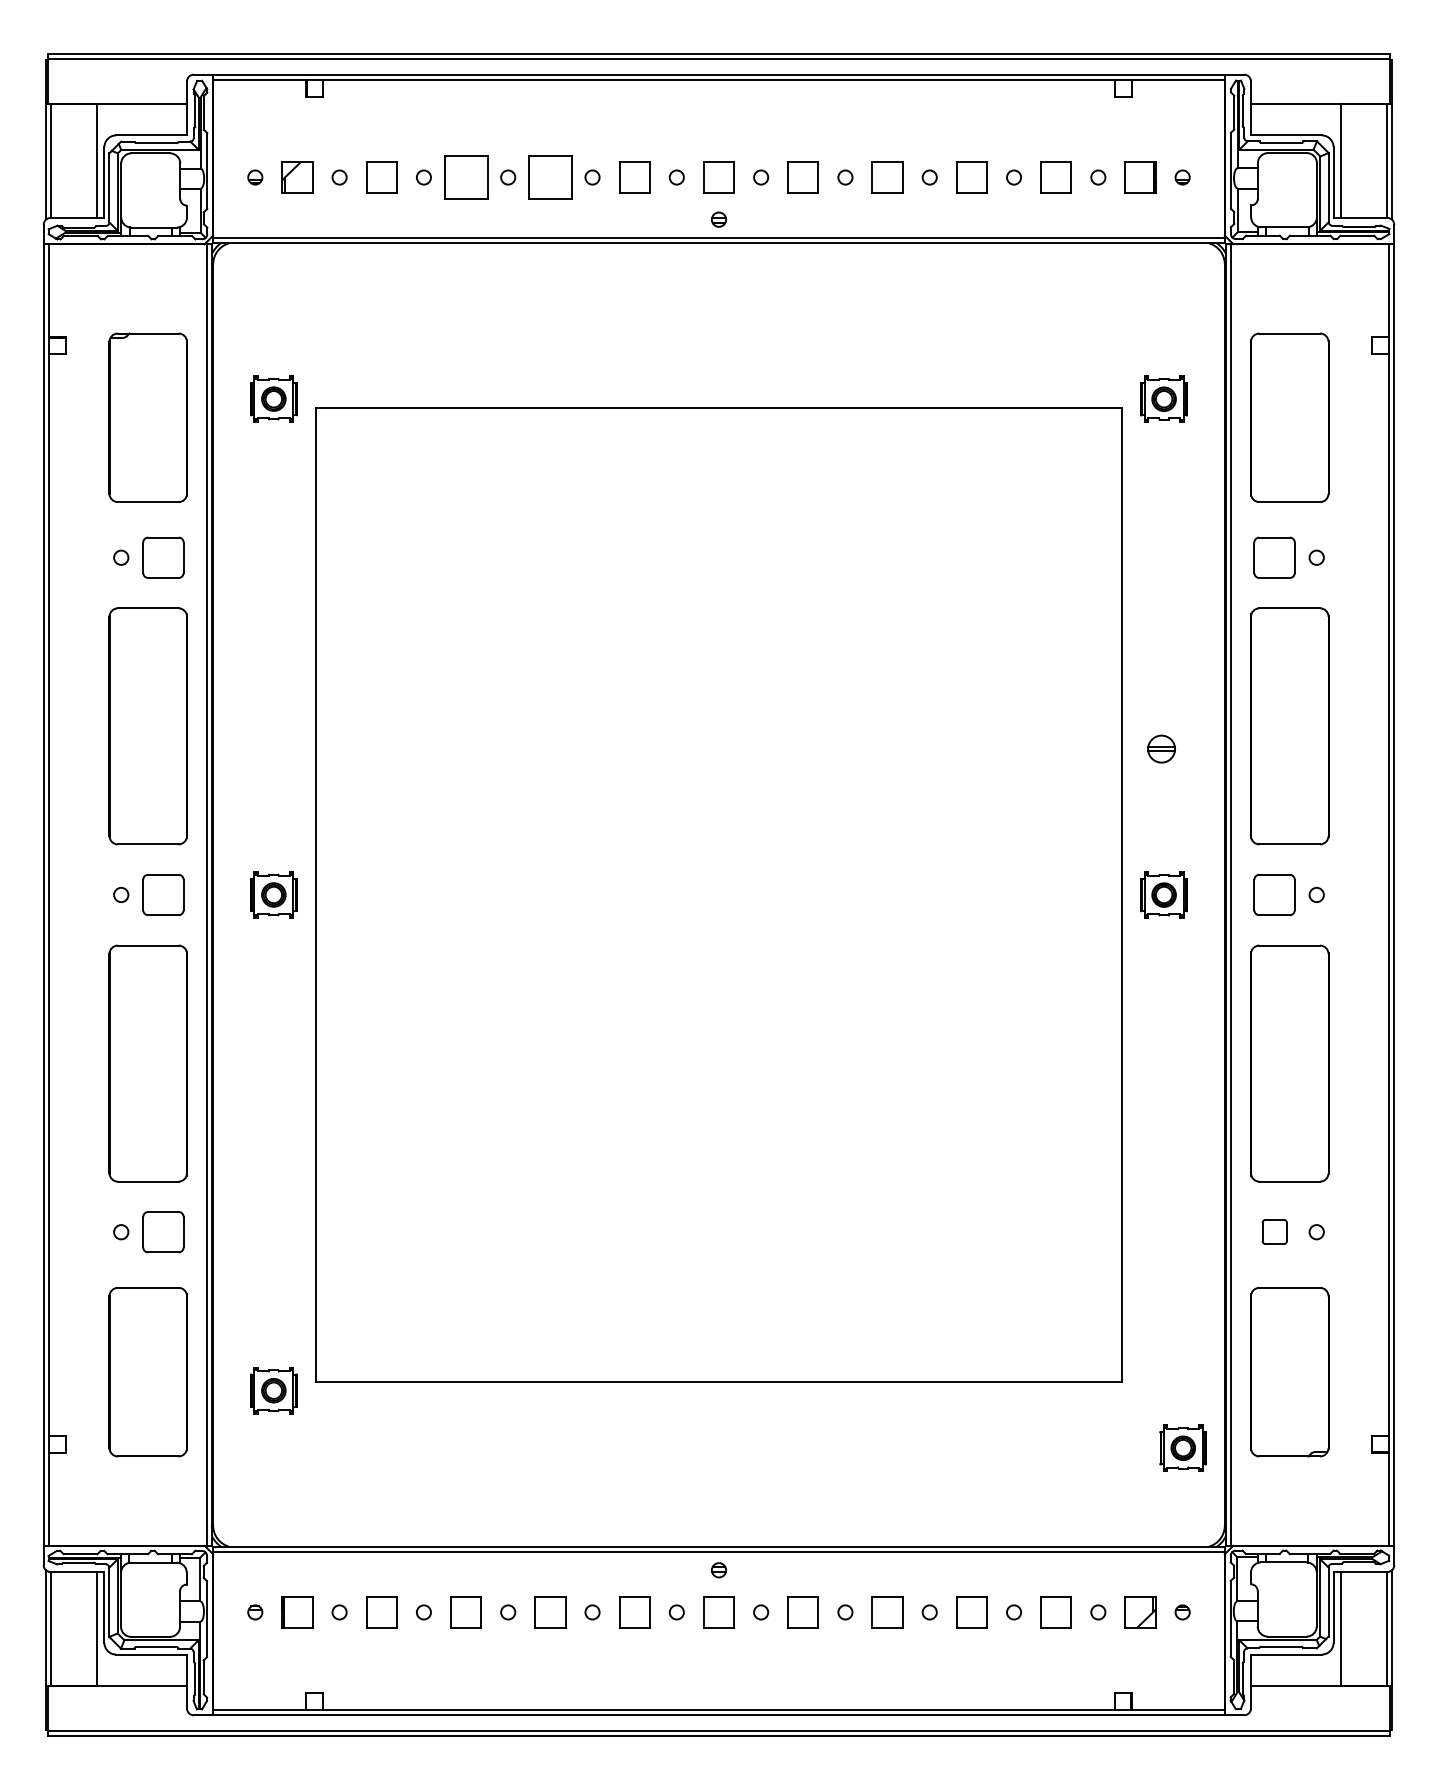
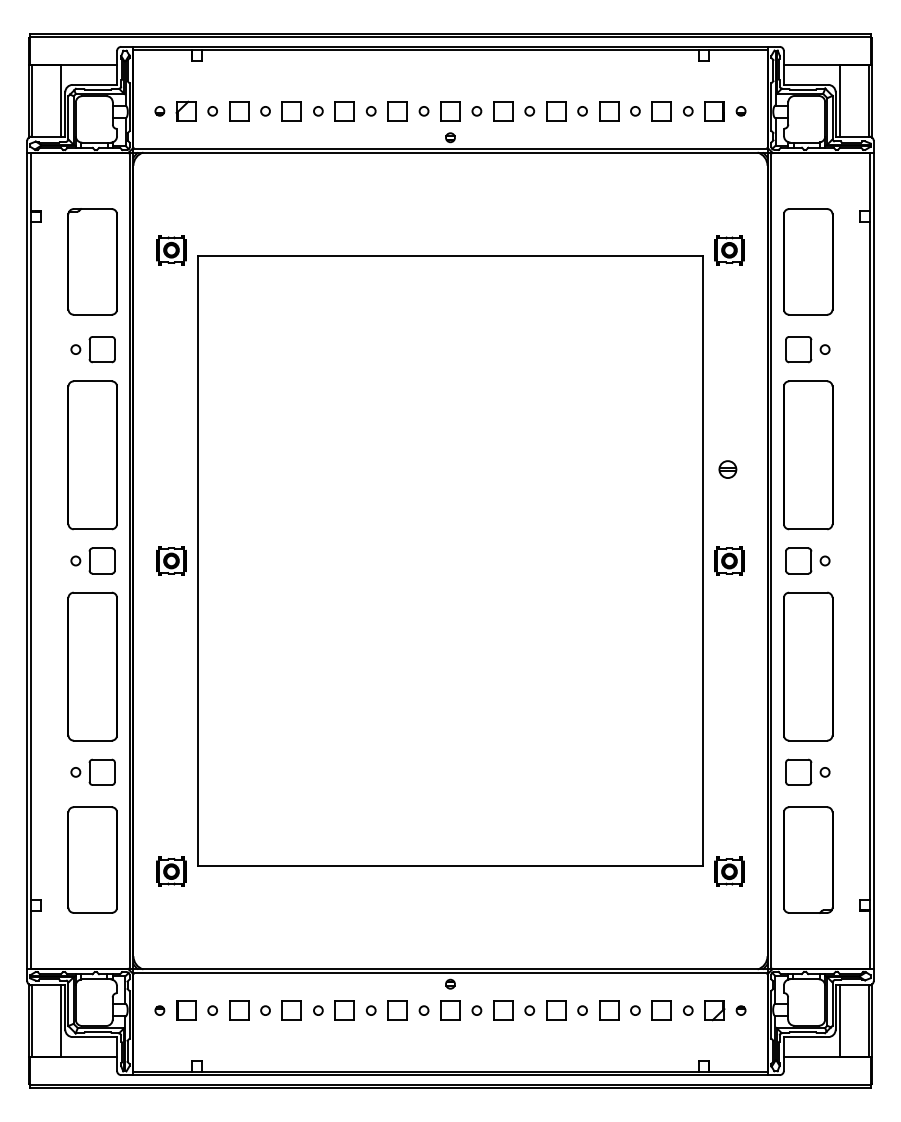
part: (465, 177) -> (291, 111), size x0.71
part: (549, 177) -> (344, 111), size x0.71
part: (1274, 1230) -> (798, 771), size x1.67
part: (1183, 1447) -> (729, 871), moved

